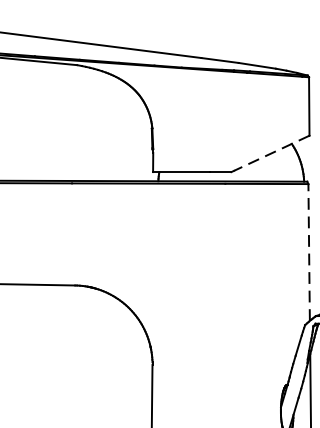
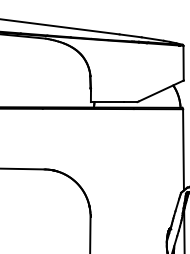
line: (272, 152) -> (161, 90), dashed -> solid
line: (309, 251) -> (183, 149), dashed -> solid

